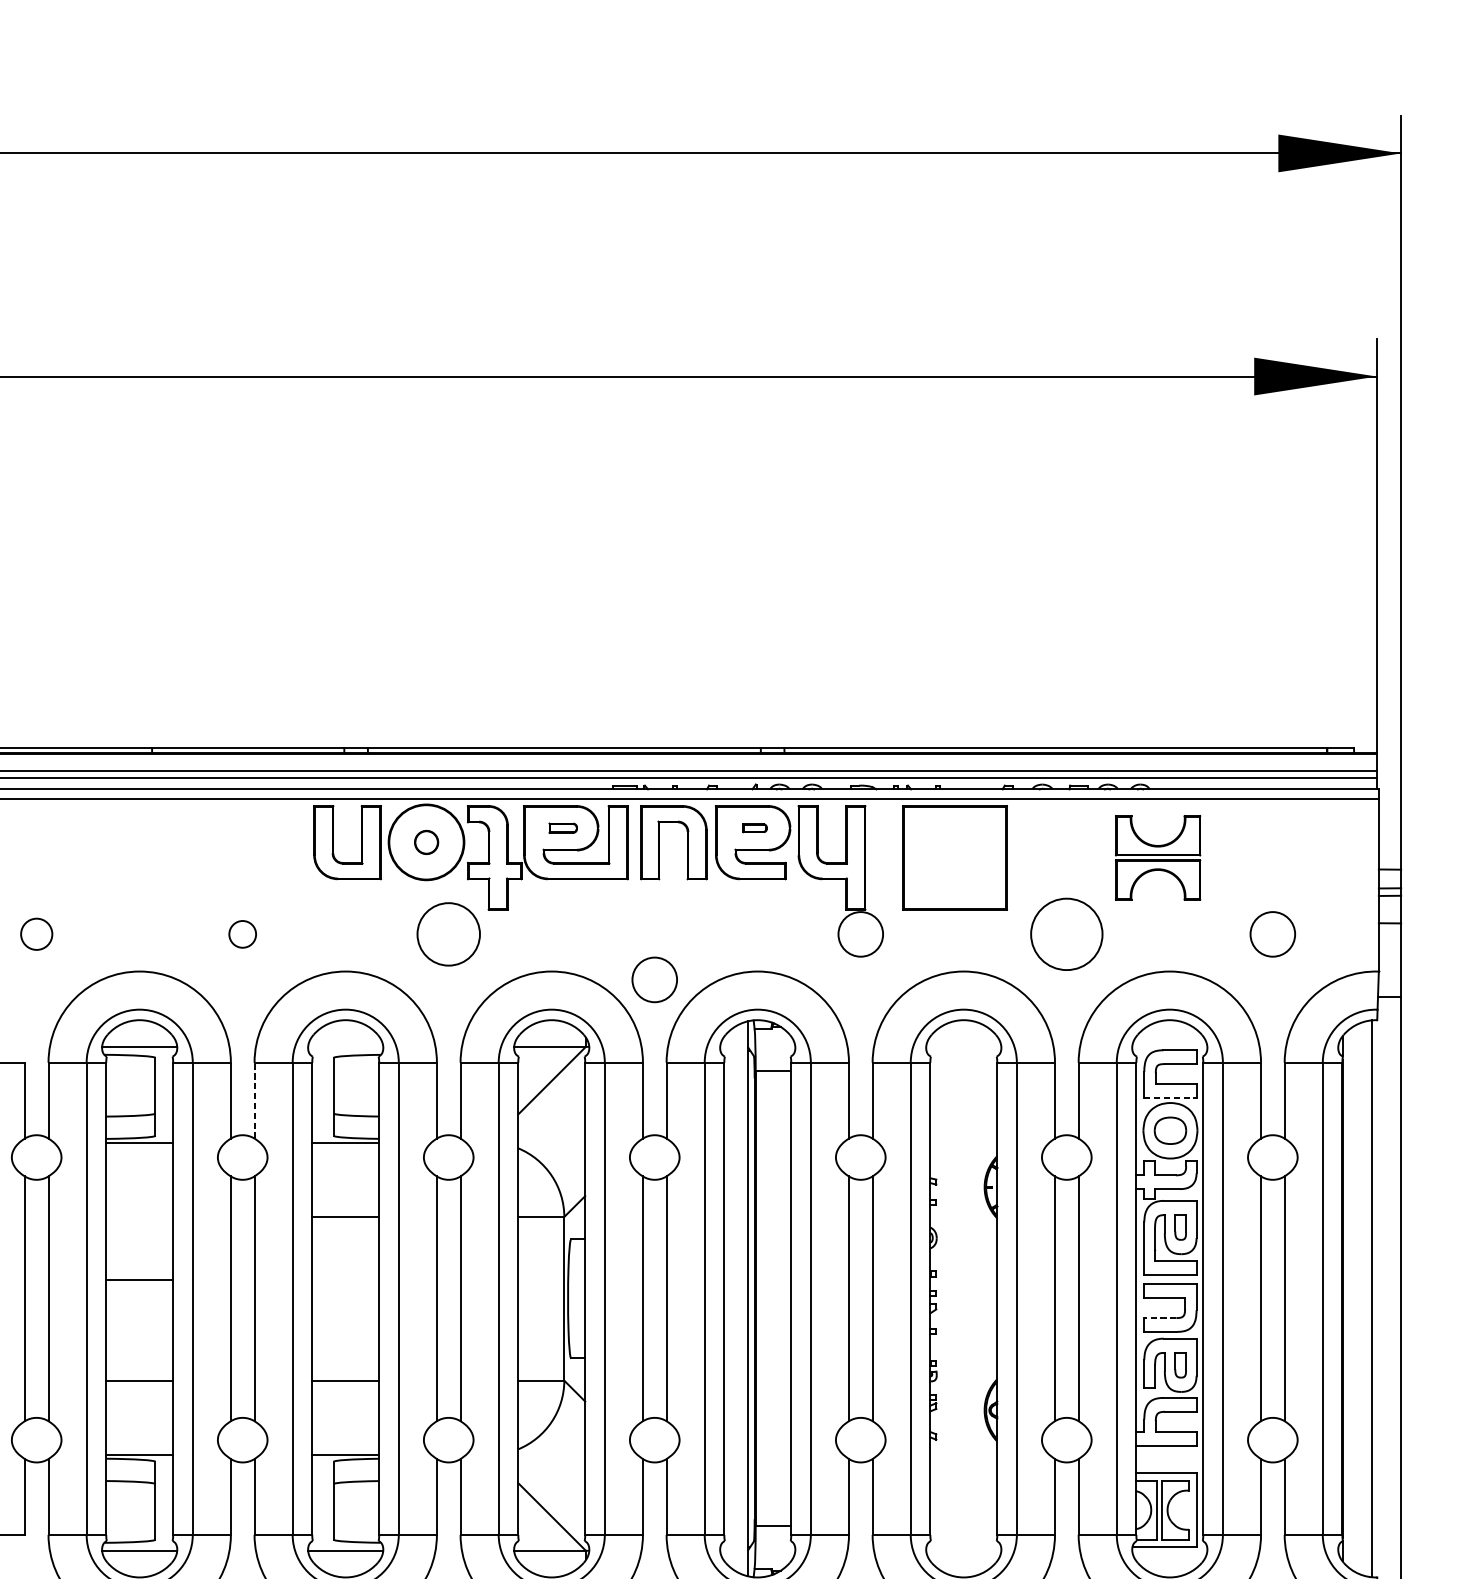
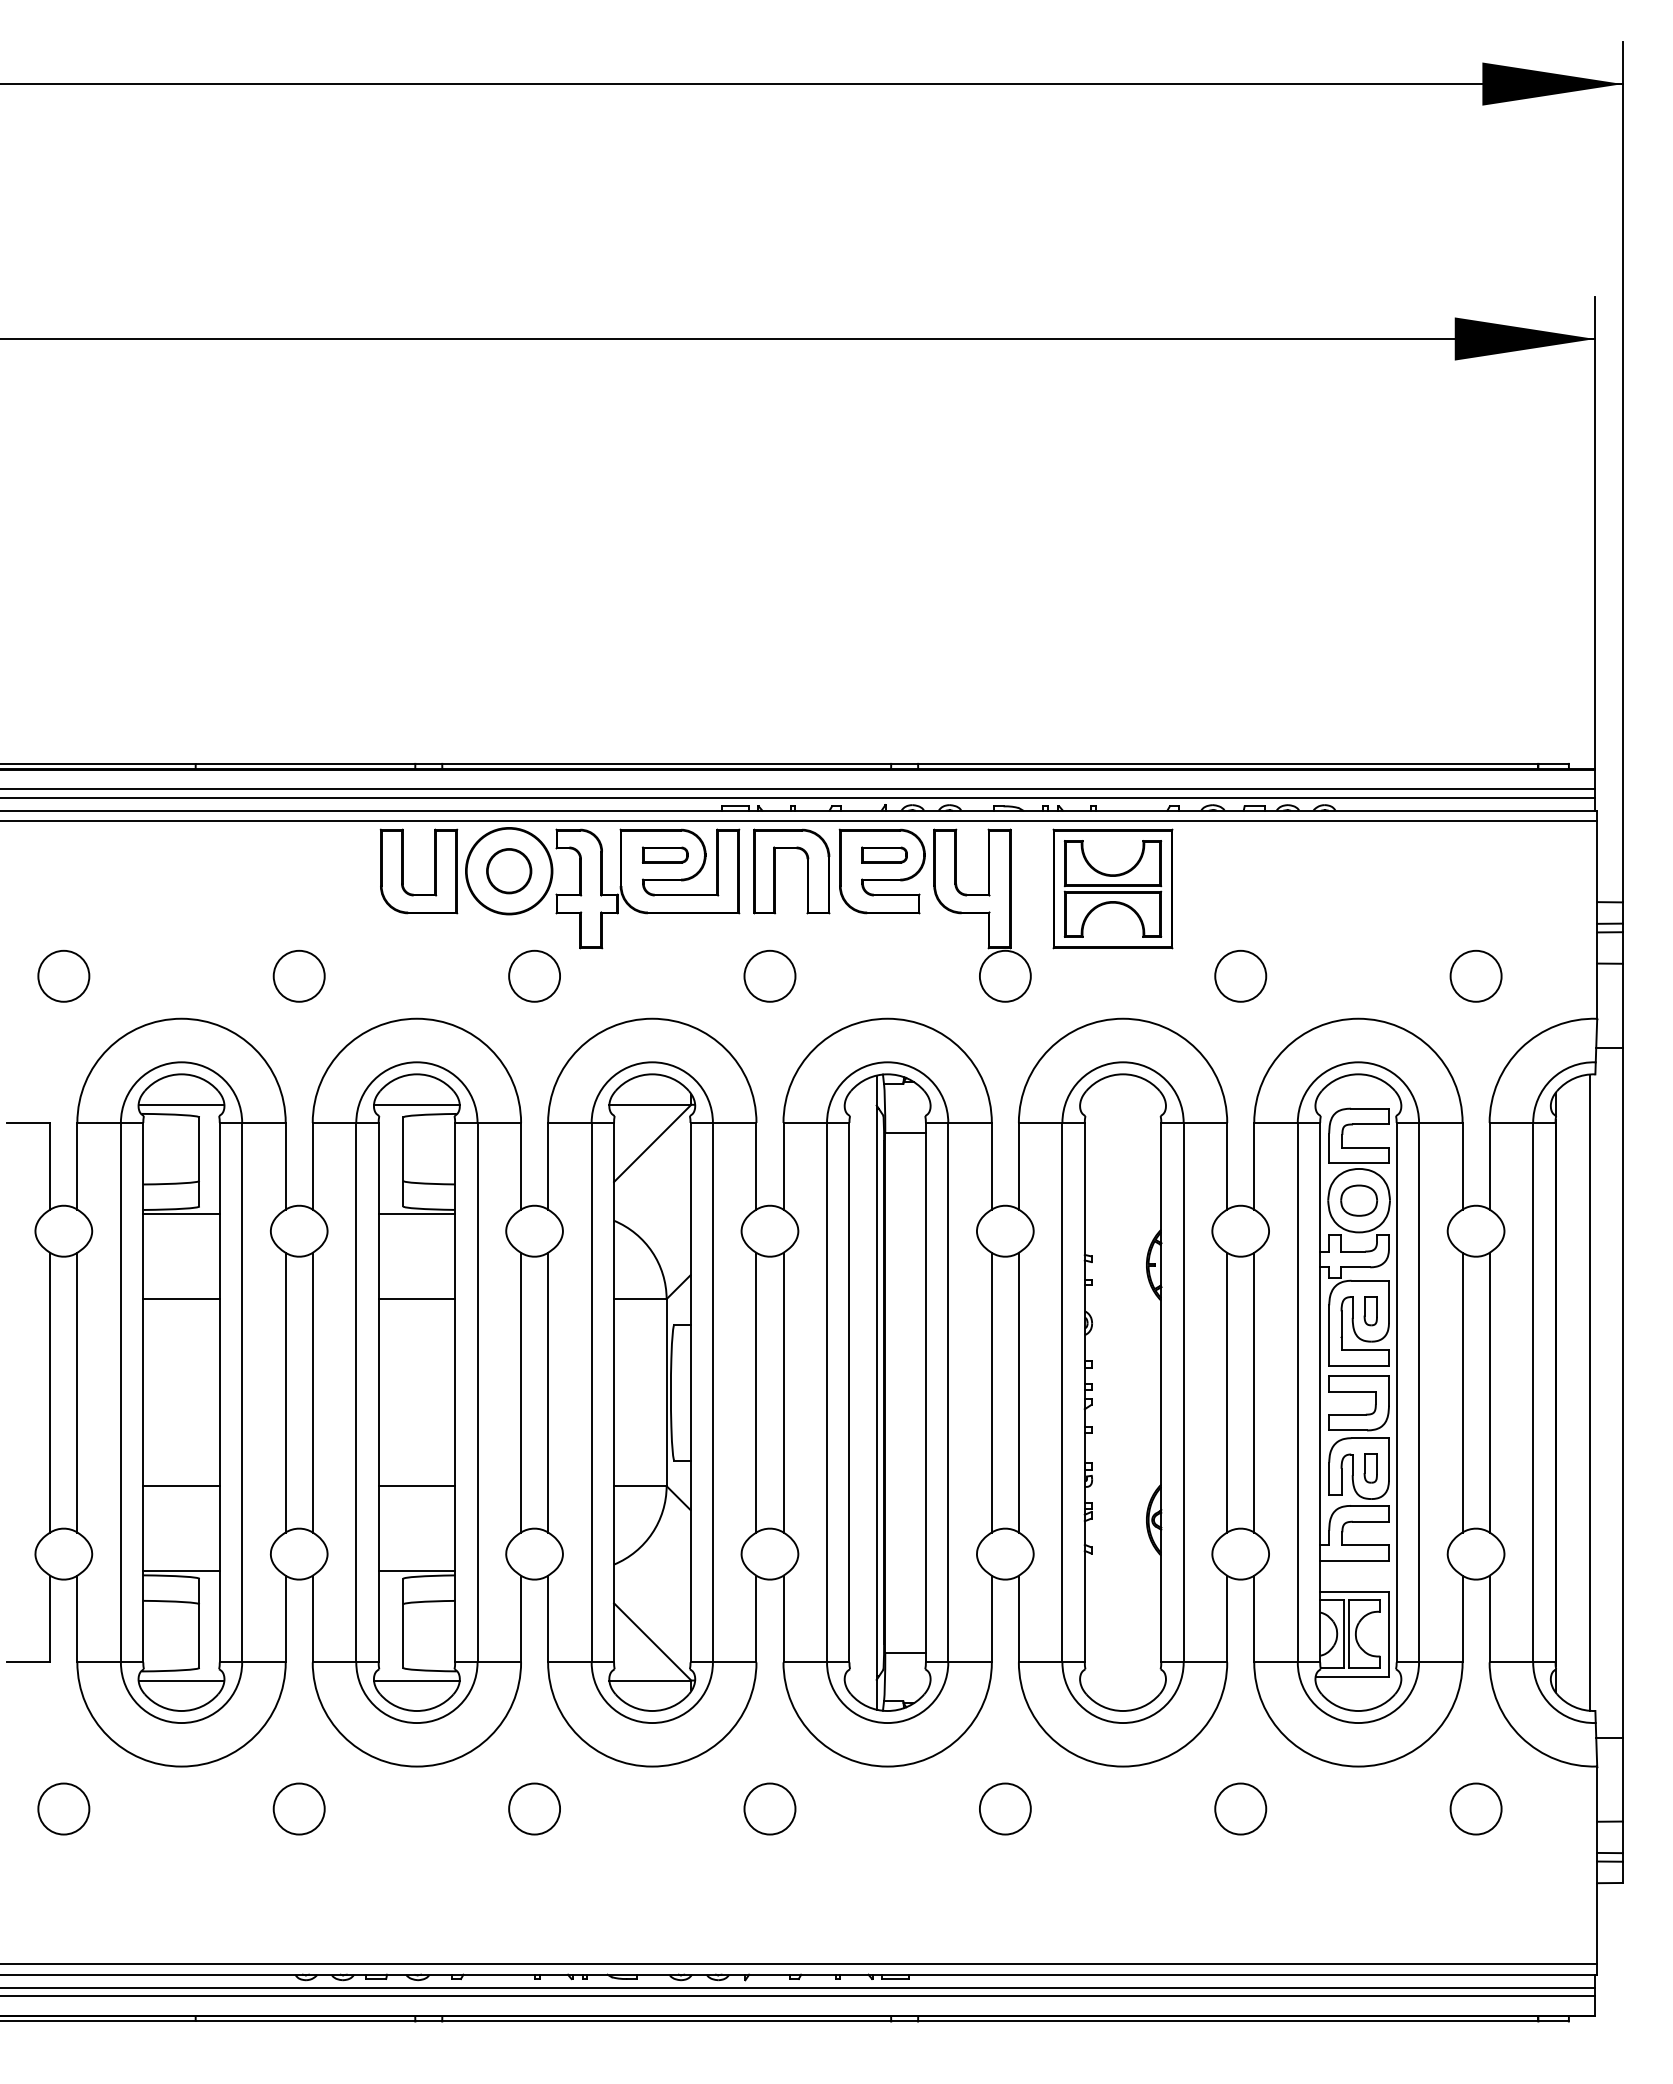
part: (563, 827) -> (665, 854), size x1.43
part: (755, 827) -> (884, 854), size x1.67
circle: (426, 842) -> (509, 871), size x1.67
part: (1157, 857) -> (1112, 888), moved
circle: (36, 933) -> (63, 975), size x1.43
circle: (242, 933) -> (298, 975), size x1.67
circle: (448, 933) -> (534, 975), size x0.71
circle: (1066, 933) -> (1240, 975), size x0.62
circle: (654, 979) -> (769, 975), moved
line: (345, 1046) -> (416, 1104), added
line: (1170, 1098) -> (1359, 1163), dashed -> solid
line: (254, 1099) -> (312, 1165), dashed -> solid
line: (139, 1280) -> (181, 1299), moved
line: (1160, 1317) -> (1347, 1414), dashed -> solid

